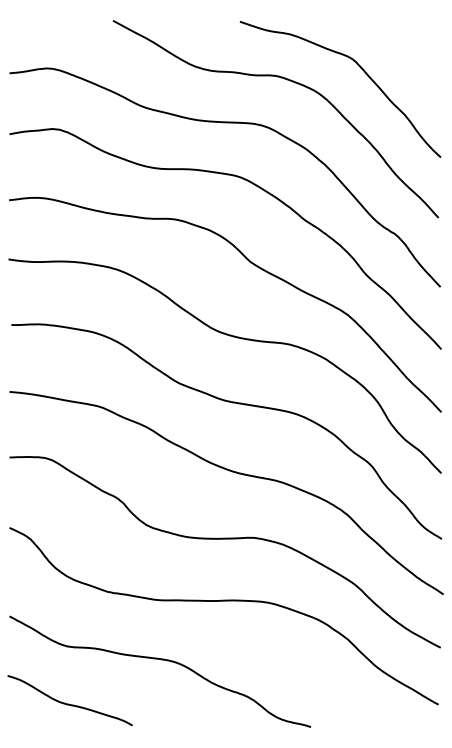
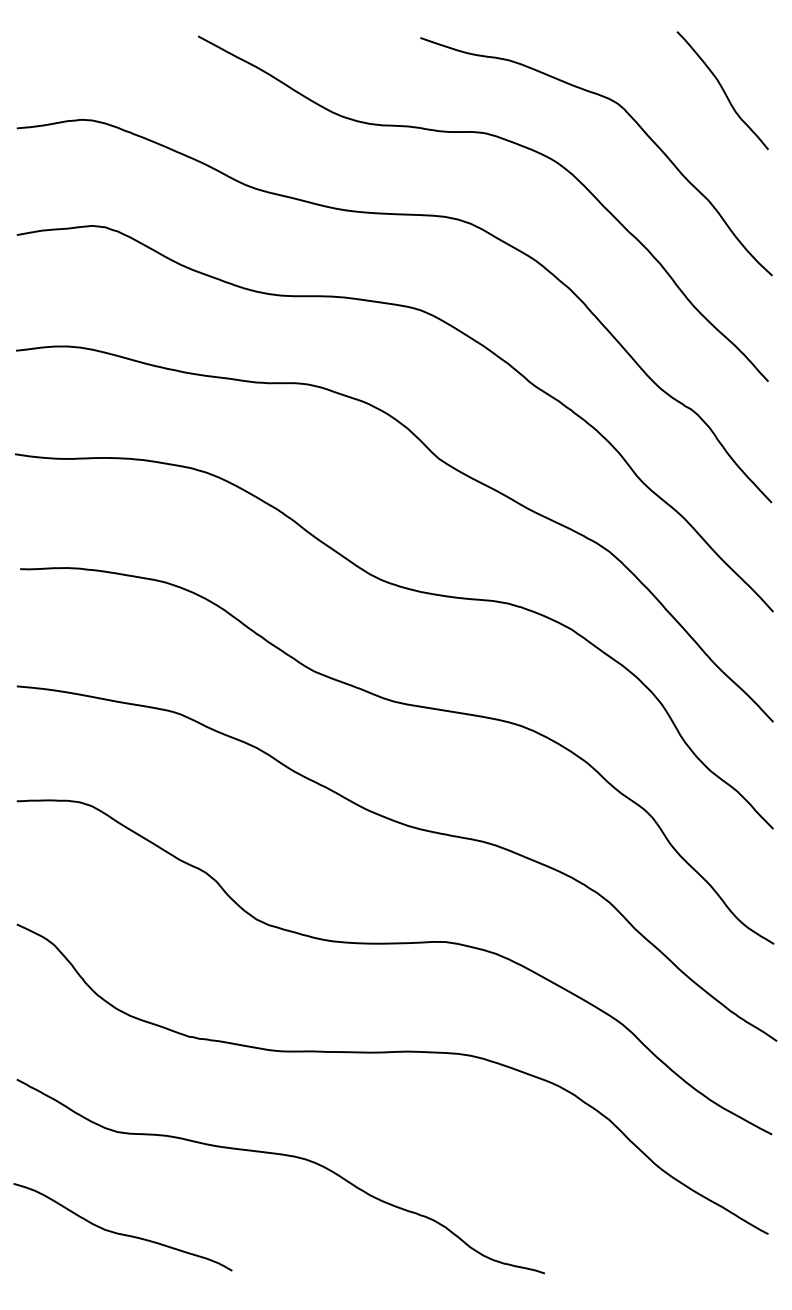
curve: (412, 51) -> (722, 90), added

